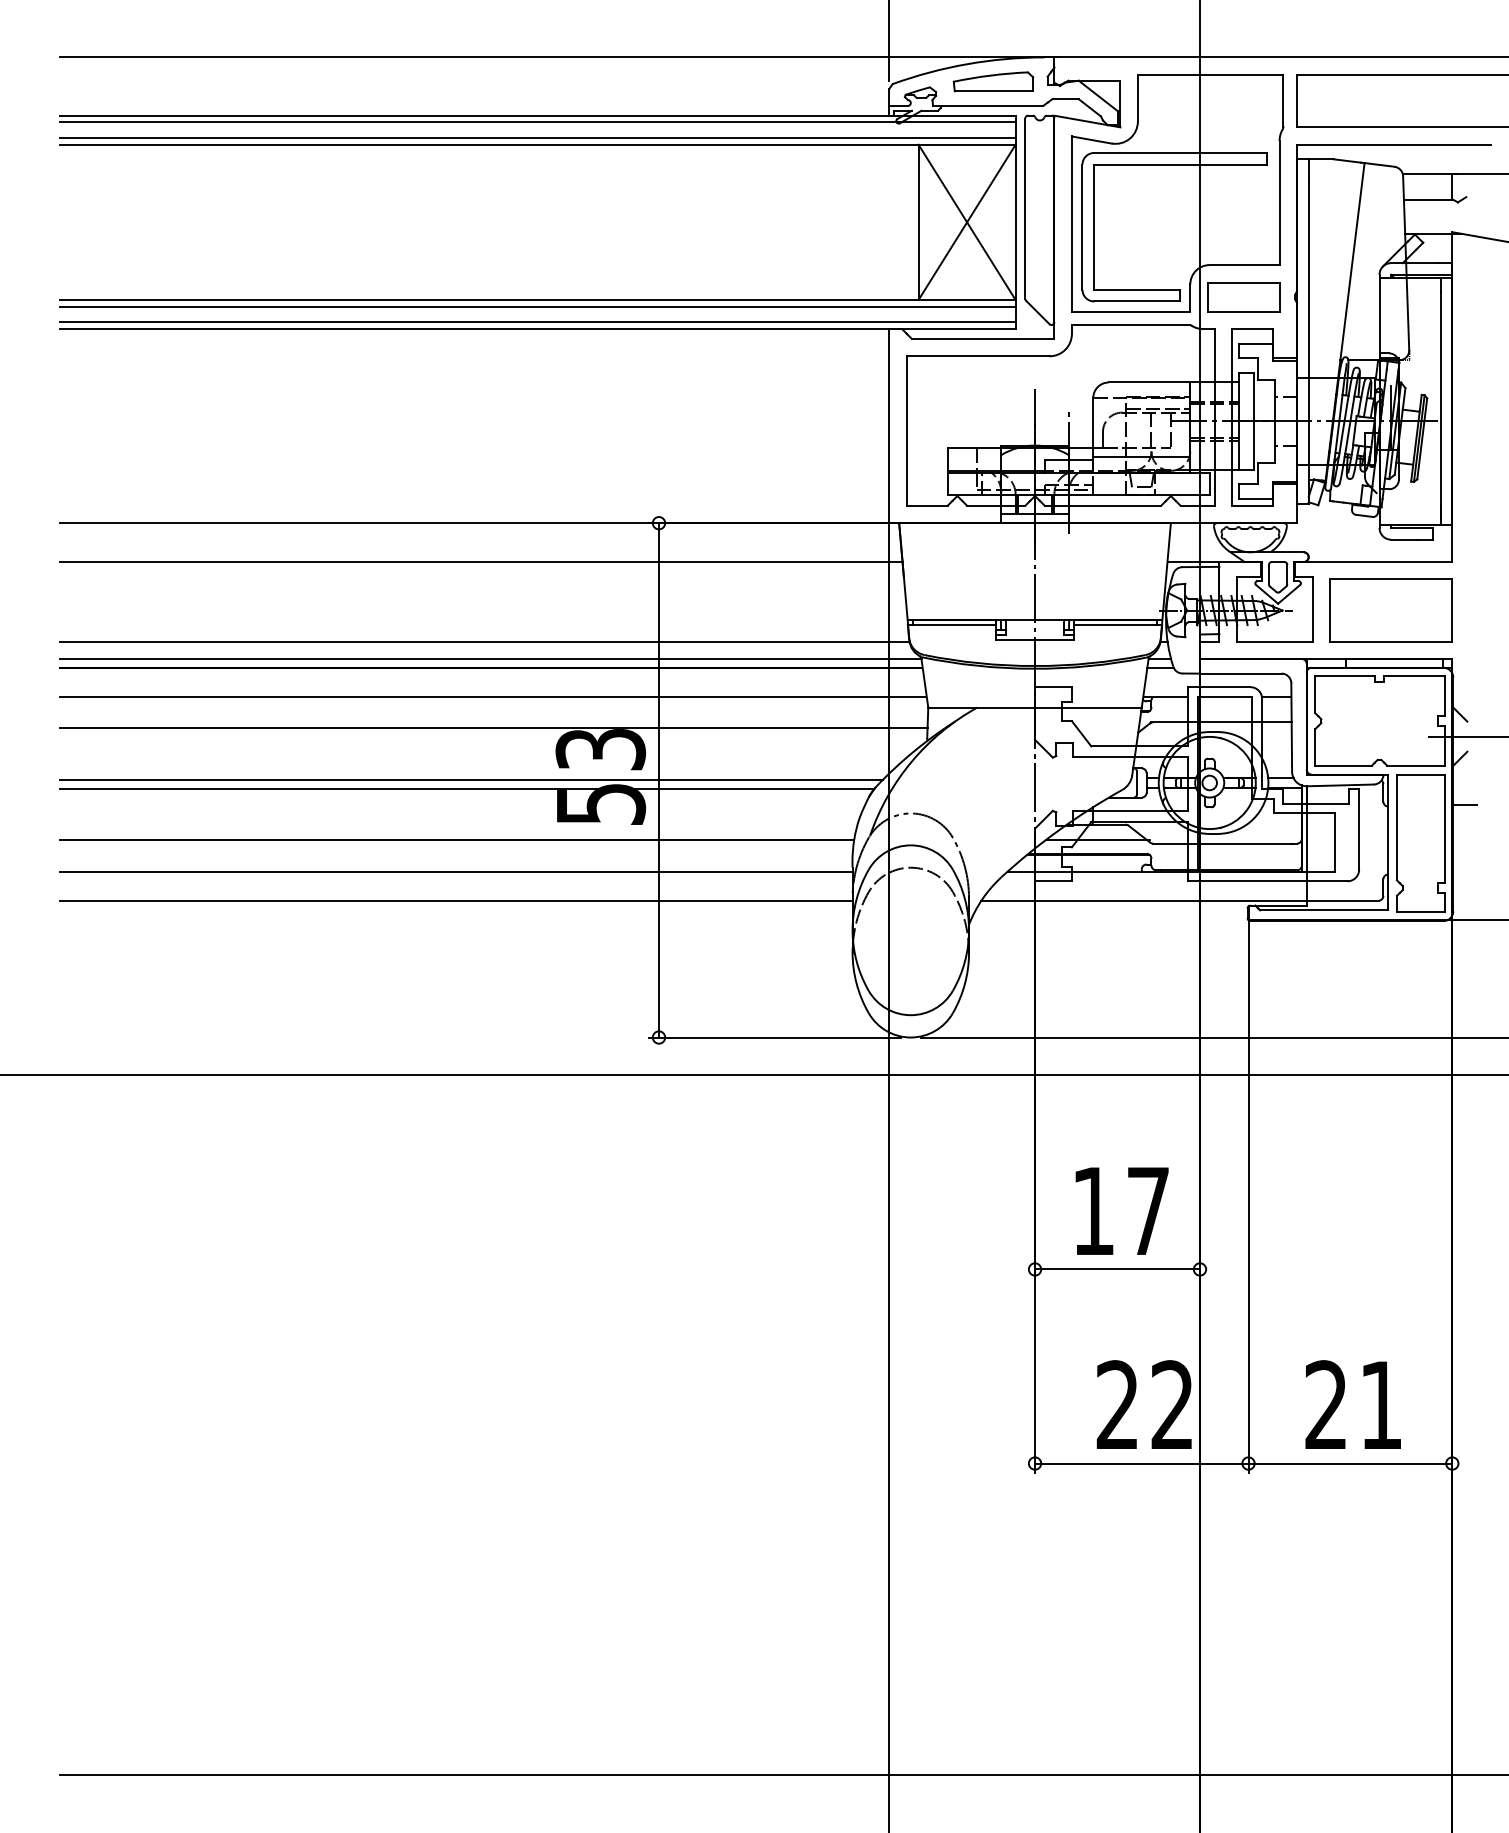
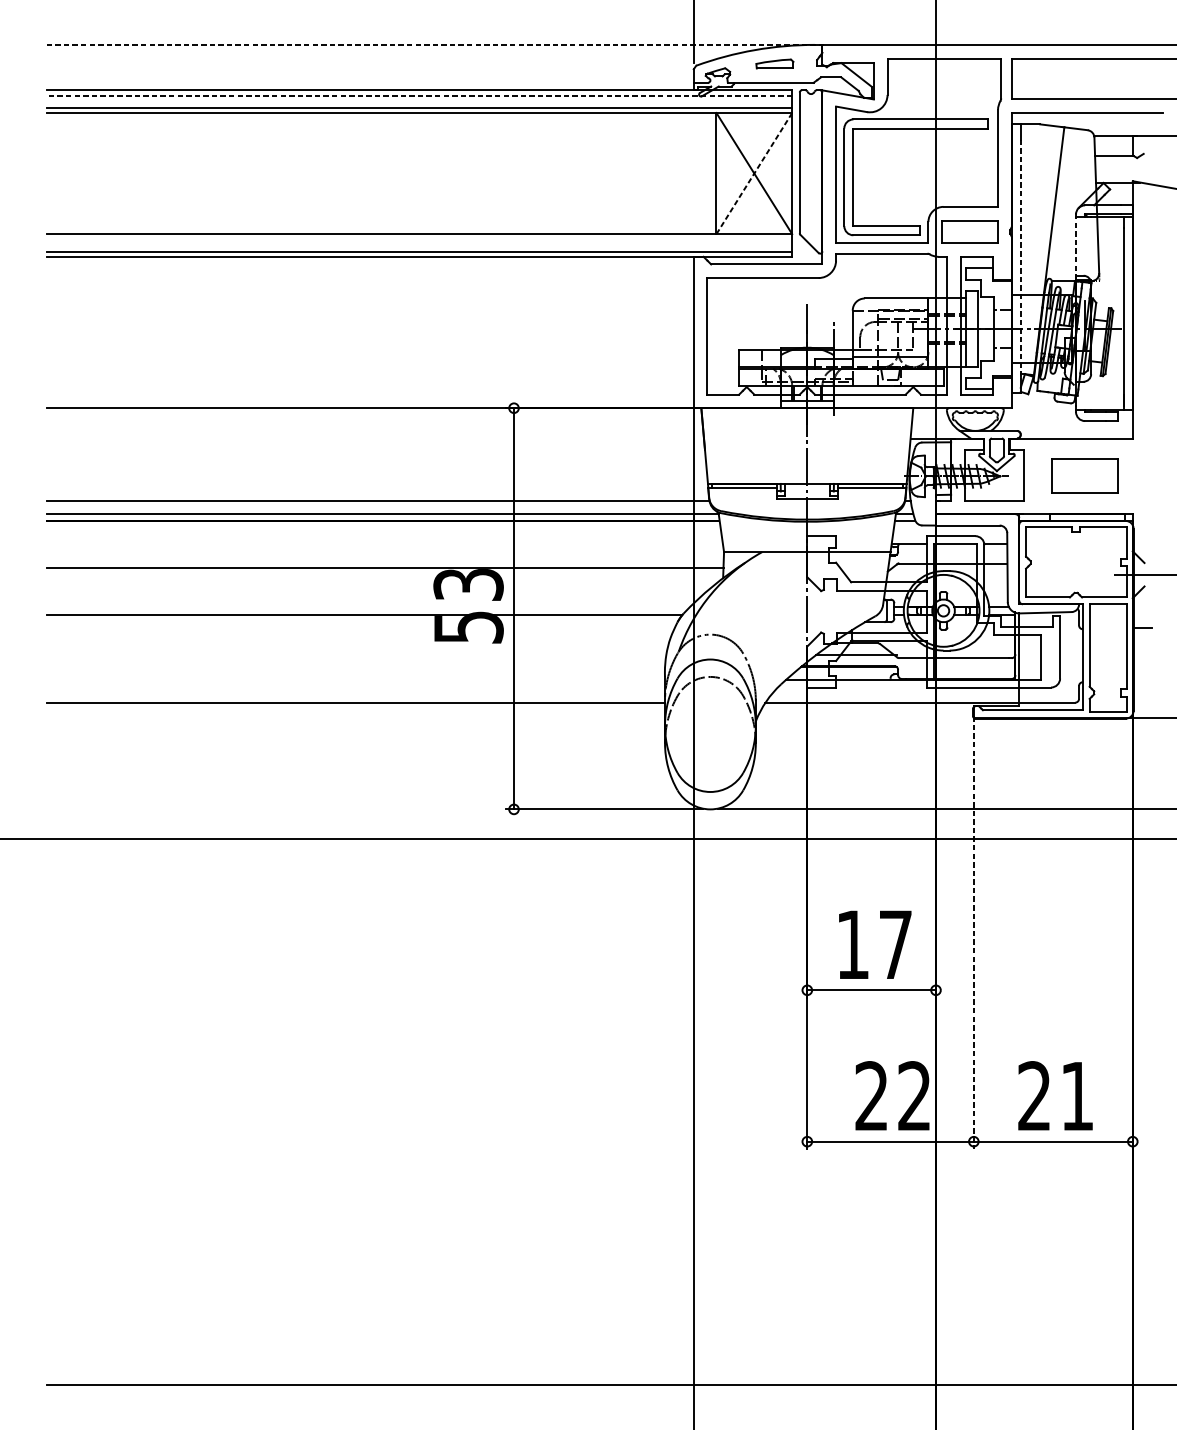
line: (559, 57) -> (436, 44), solid -> dashed
part: (993, 81) -> (774, 63), size x0.6
line: (537, 122) -> (419, 95), solid -> dashed
line: (967, 222) -> (754, 173), solid -> dashed
line: (537, 306) -> (419, 239), removed
line: (1379, 317) -> (1076, 247), solid -> dashed
line: (1308, 331) -> (1020, 258), solid -> dashed
line: (480, 562) -> (374, 438), removed
part: (1390, 610) -> (1084, 476), size x0.7
line: (492, 696) -> (384, 543), removed
line: (470, 779) -> (366, 608), removed
line: (456, 840) -> (356, 655), removed
line: (455, 871) -> (355, 679), removed
line: (1248, 1195) -> (973, 932), solid -> dashed

